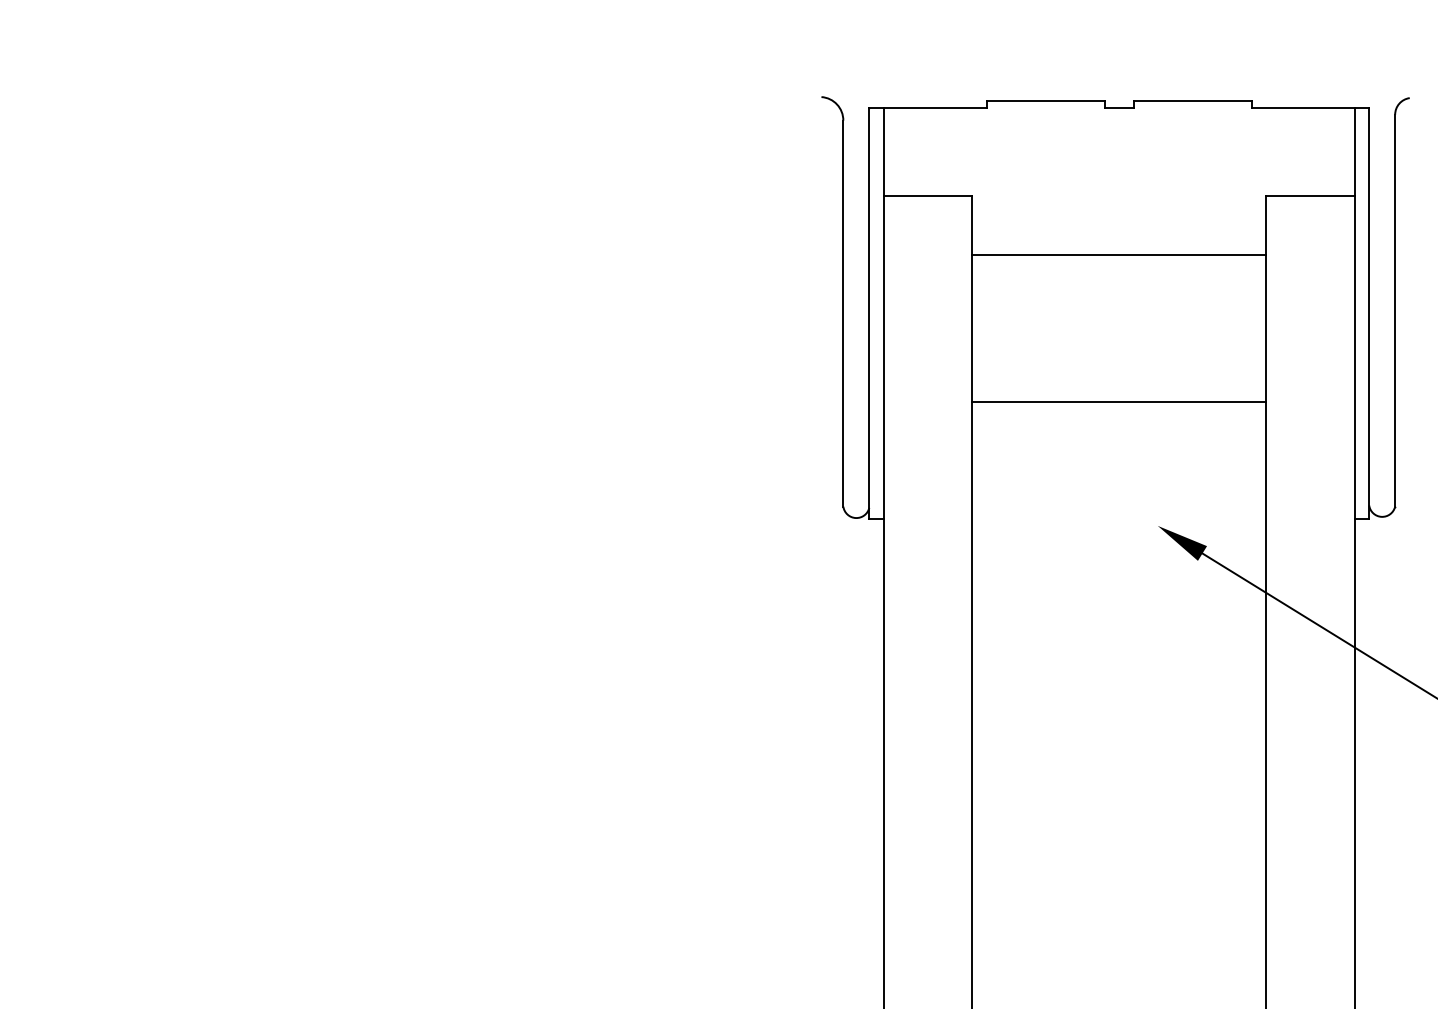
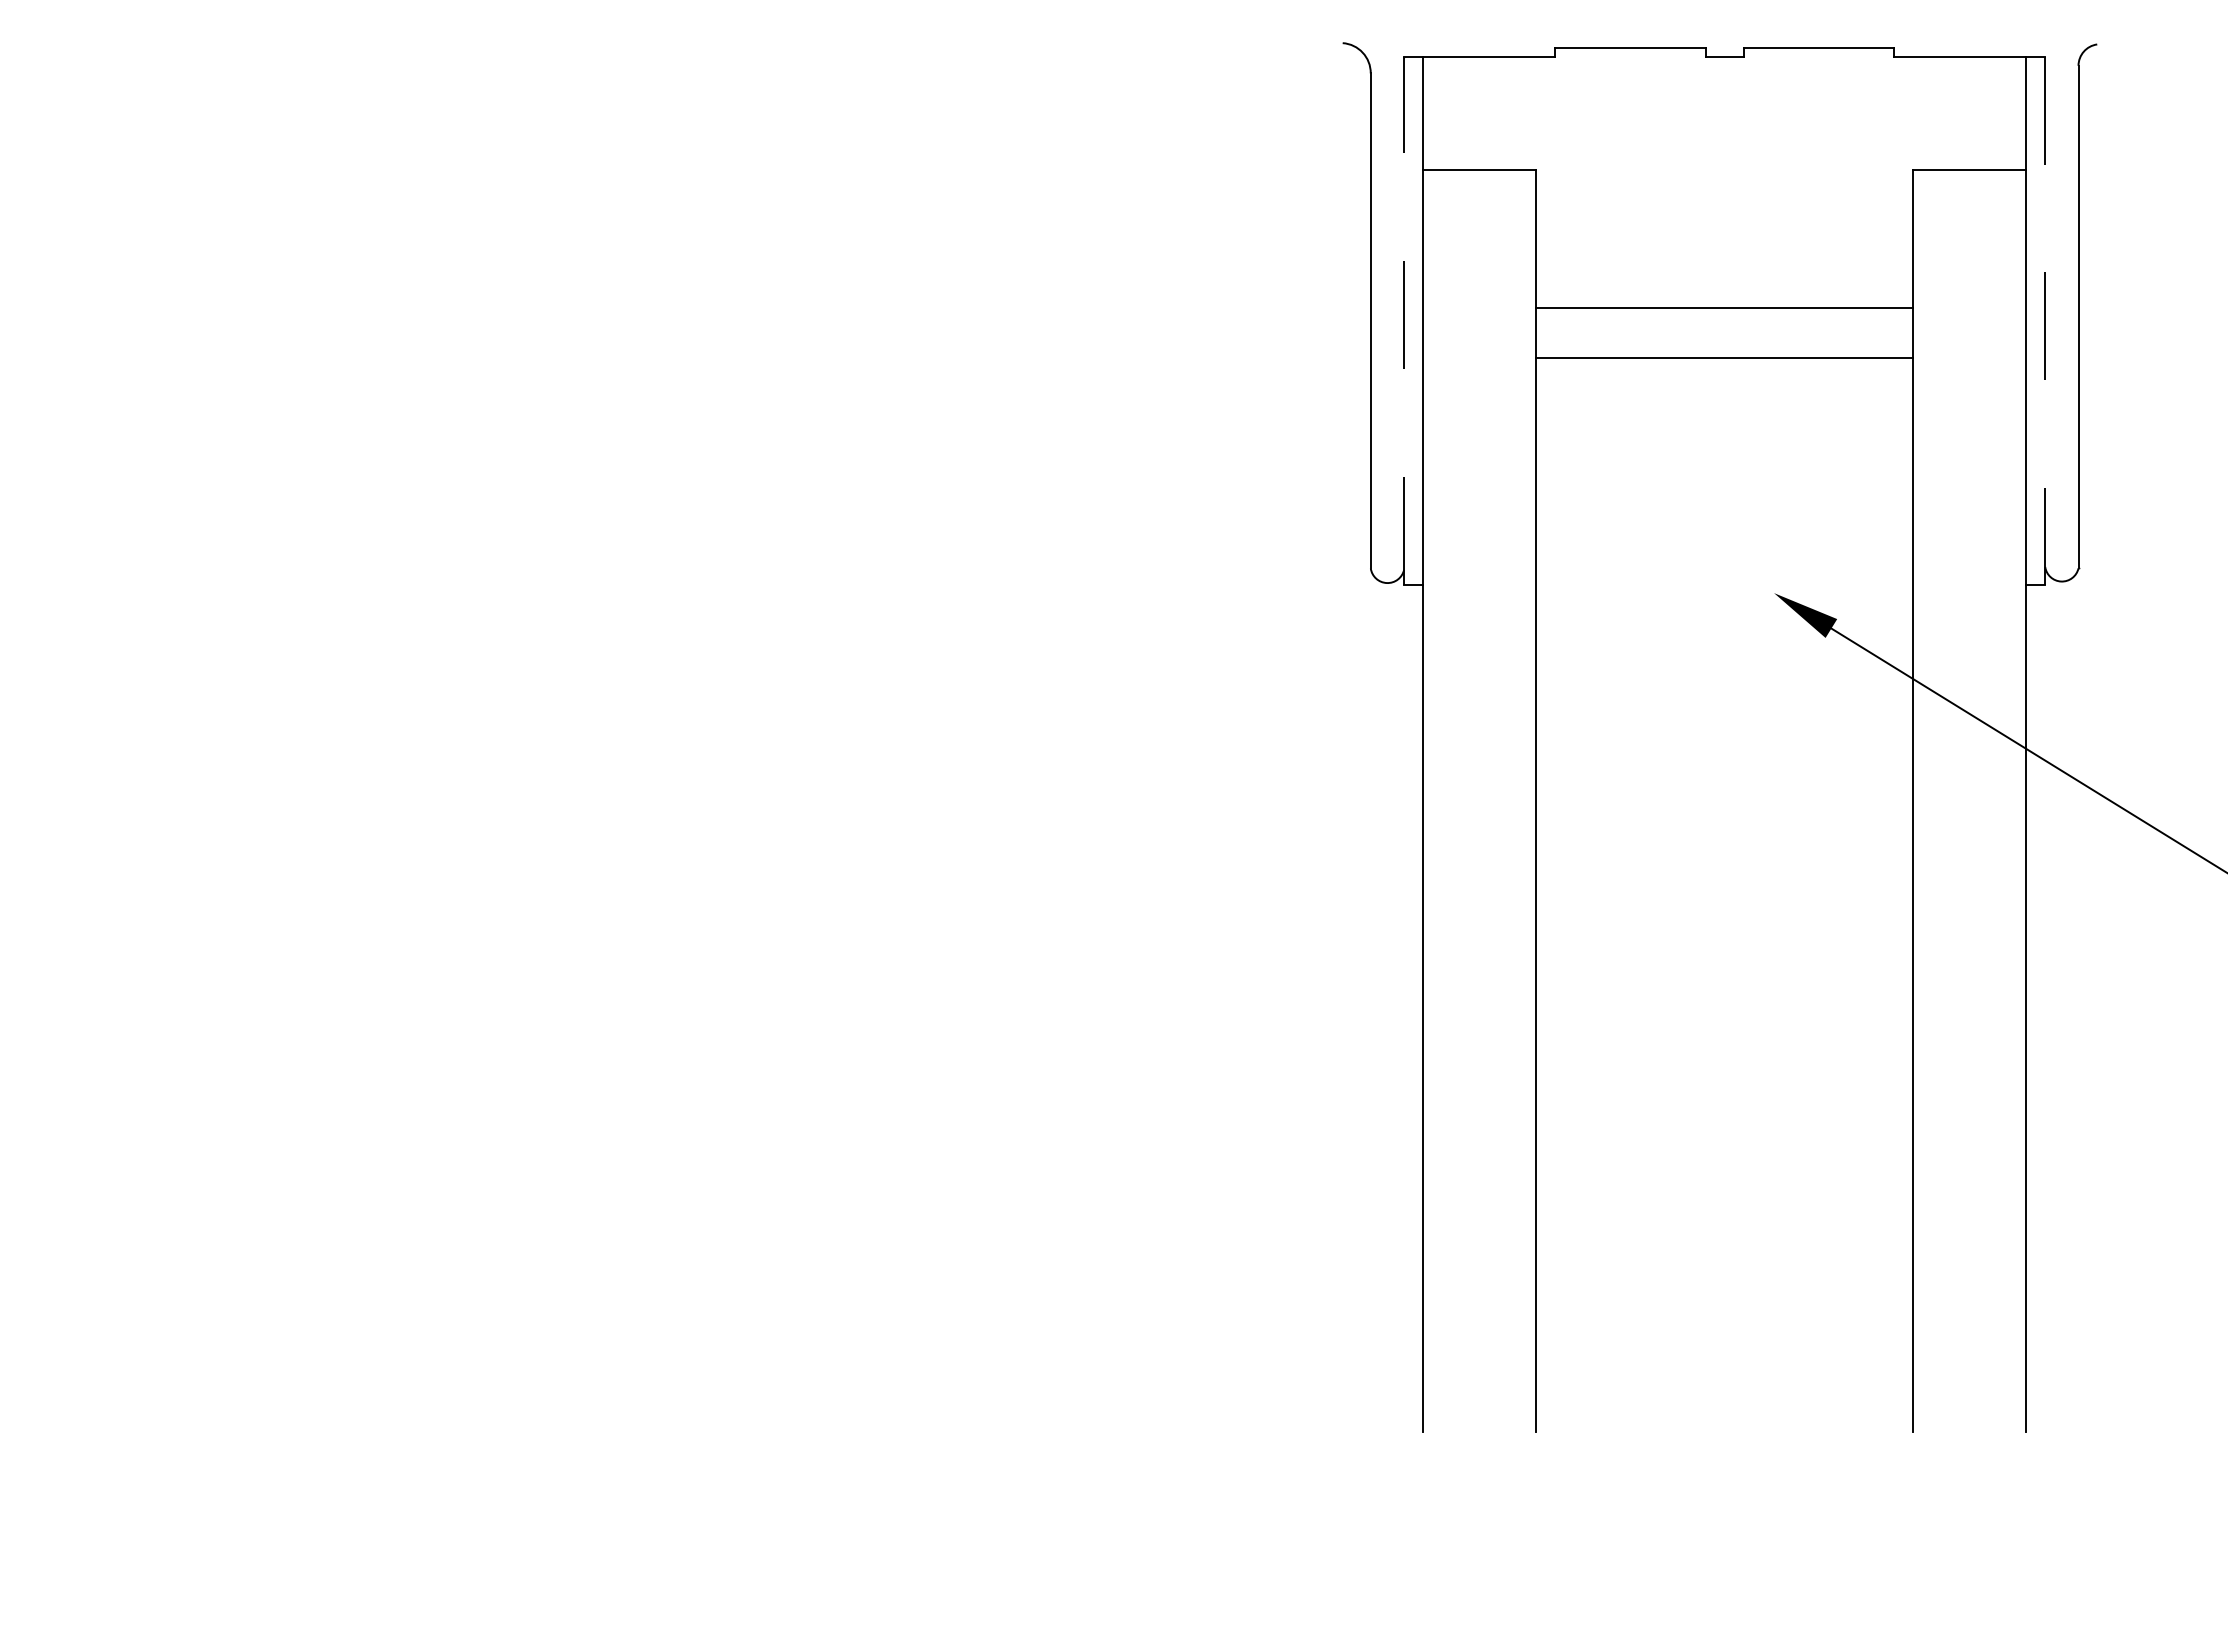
line: (1119, 254) -> (1724, 308), moved
line: (868, 313) -> (1403, 320), solid -> dashed
line: (1369, 314) -> (2045, 321), solid -> dashed
line: (1119, 401) -> (1724, 357), moved

